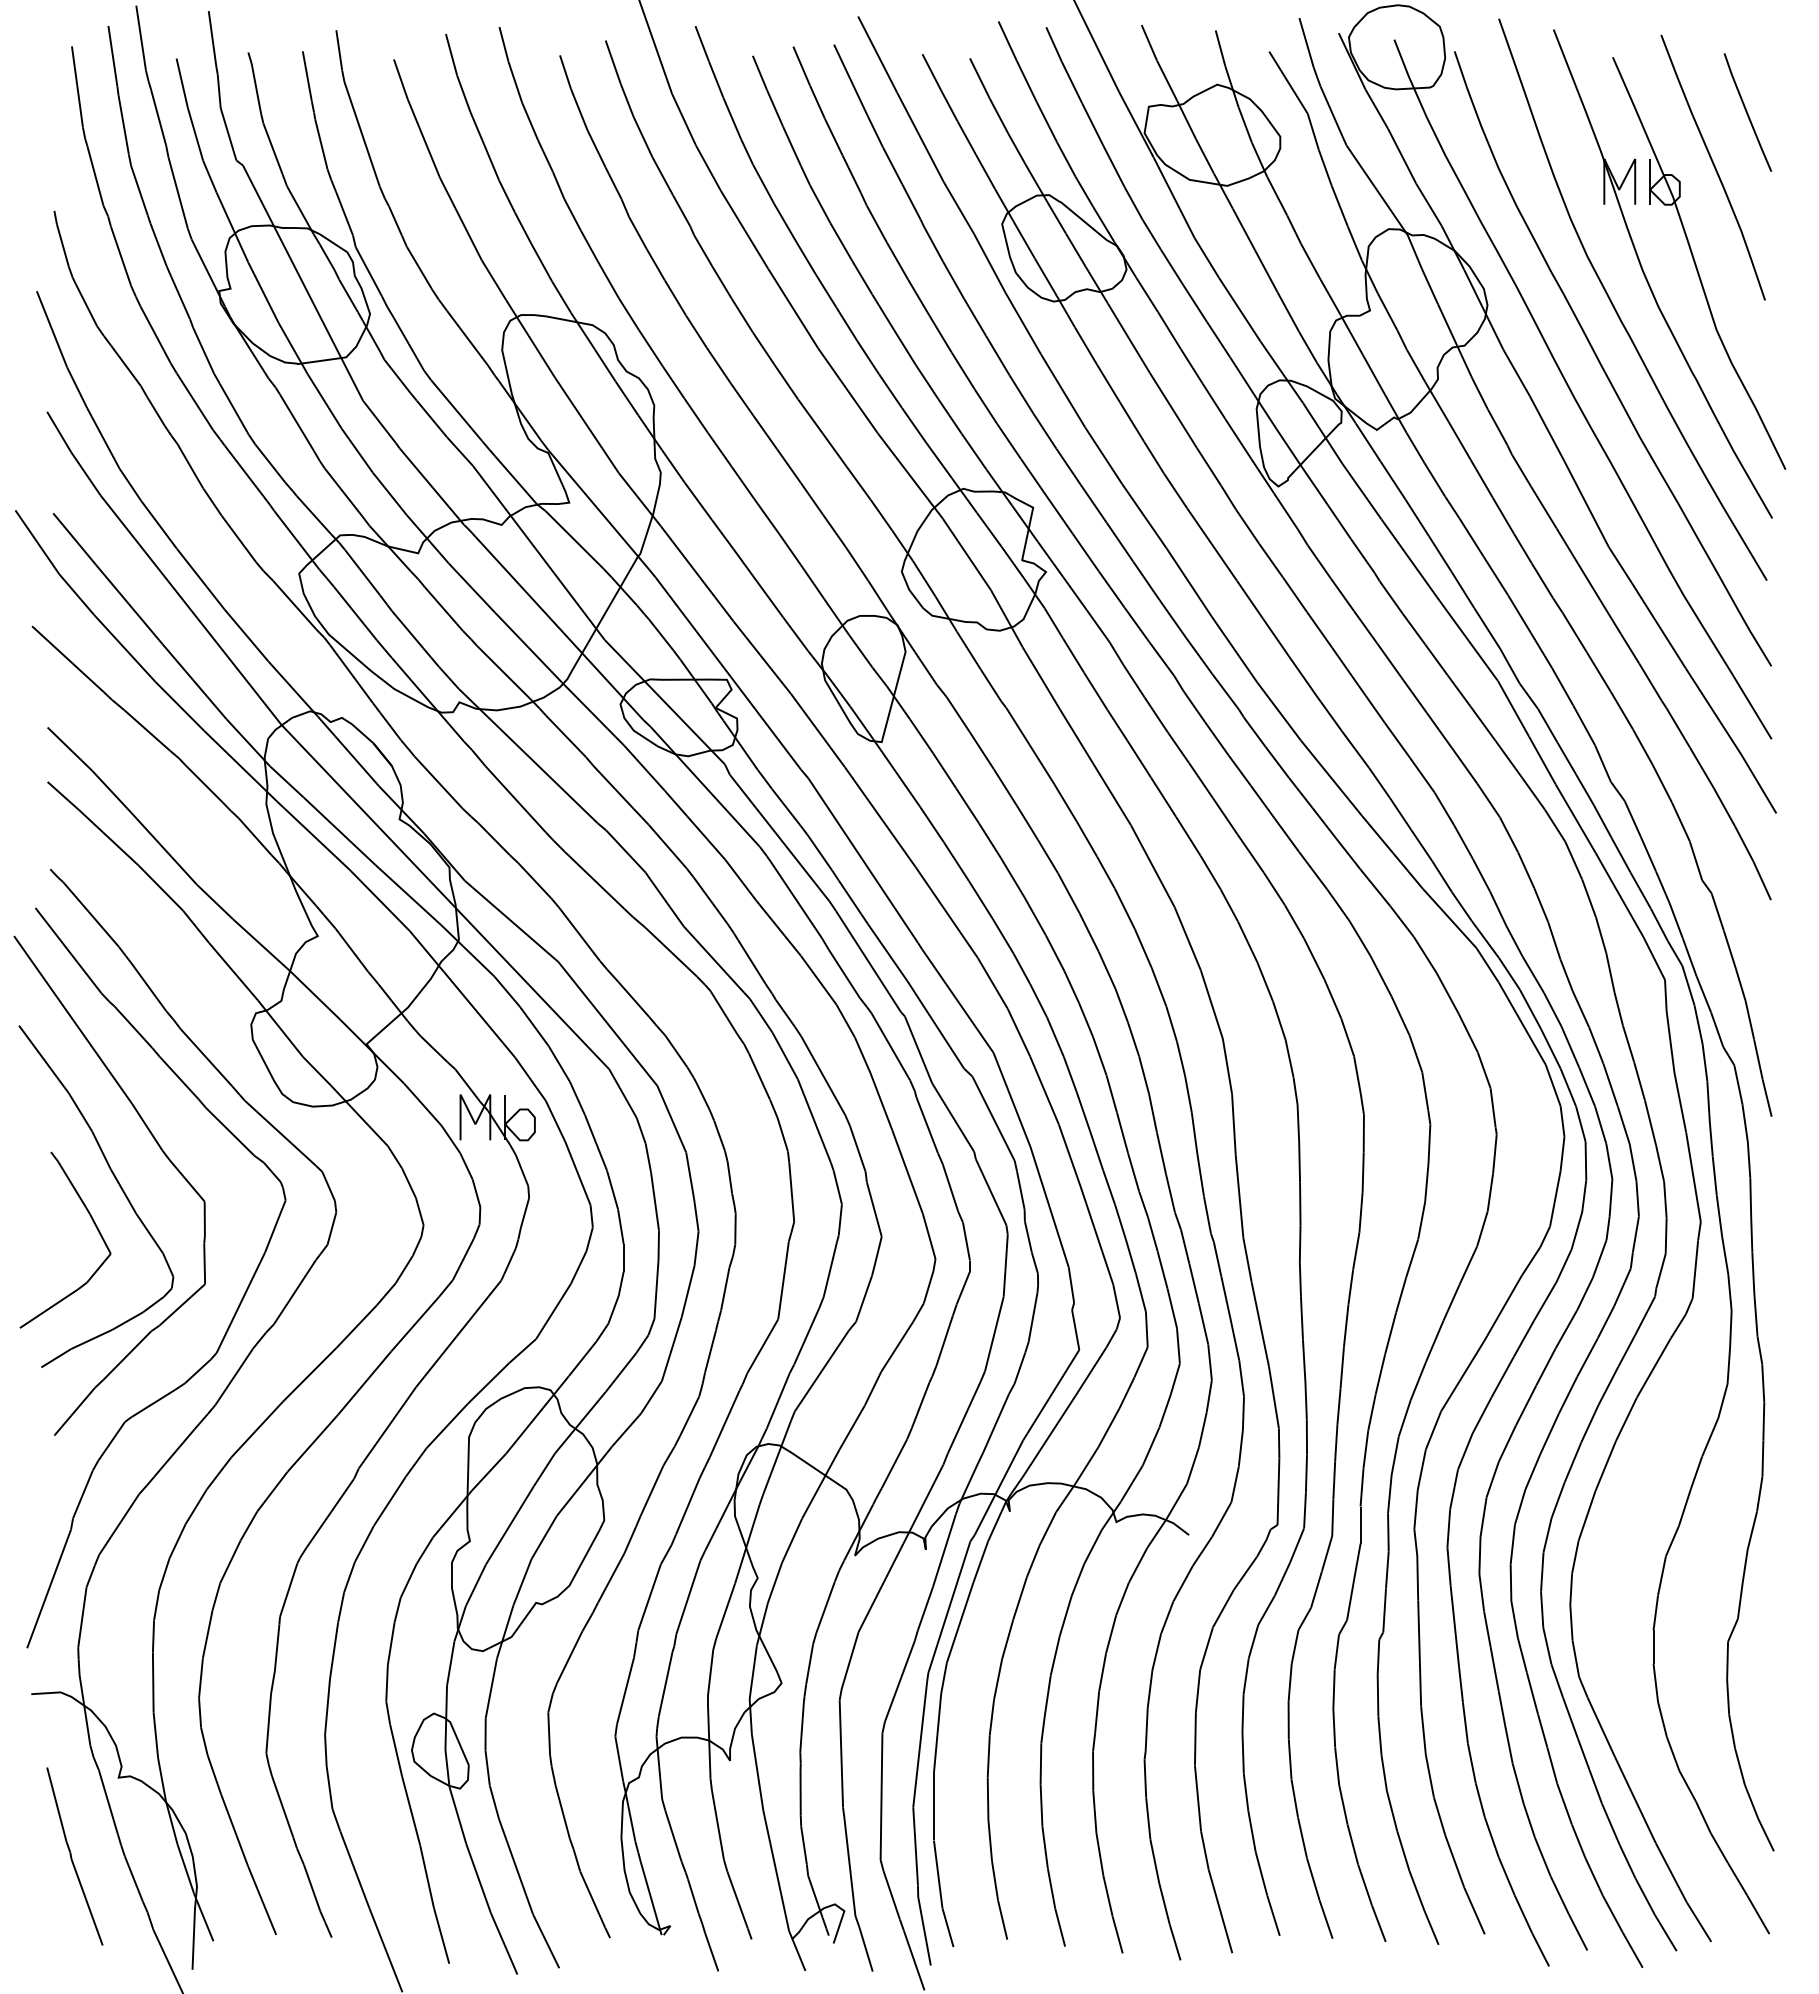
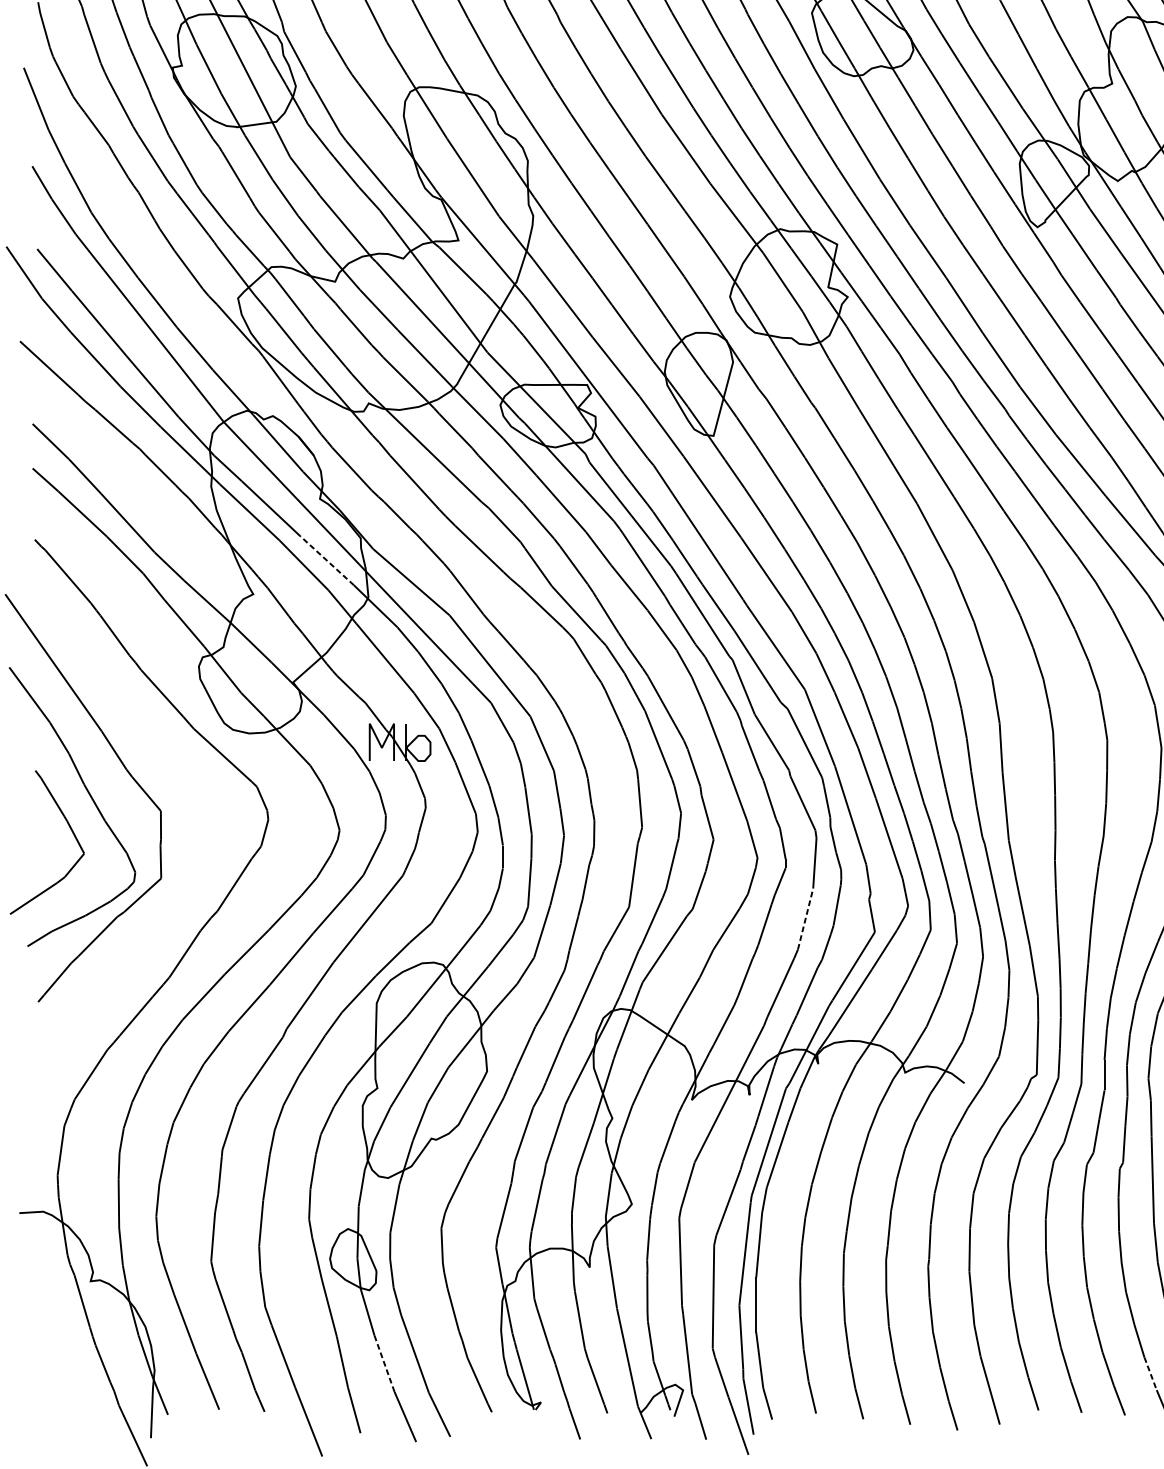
line: (408, 895) -> (327, 561), solid -> dashed
part: (233, 1315) -> (184, 904), removed
line: (994, 1333) -> (805, 918), solid -> dashed
part: (74, 1856) -> (54, 1345), removed
line: (478, 1878) -> (384, 1363), solid -> dashed
line: (1417, 1891) -> (1151, 1374), solid -> dashed

